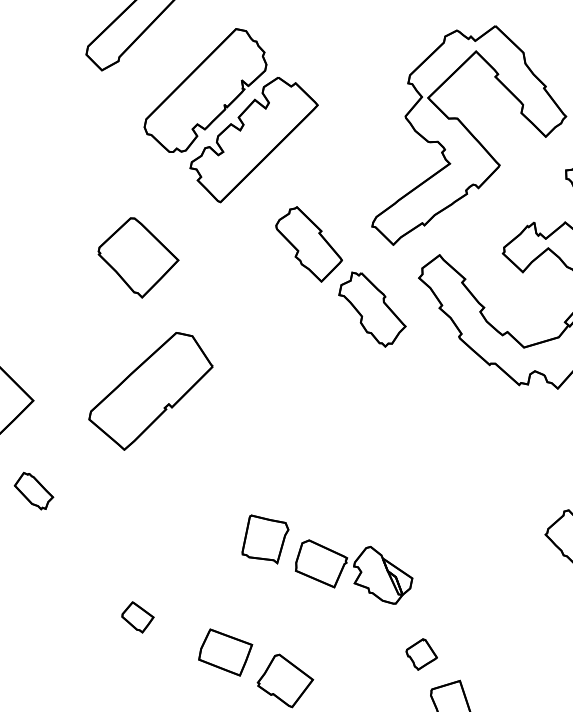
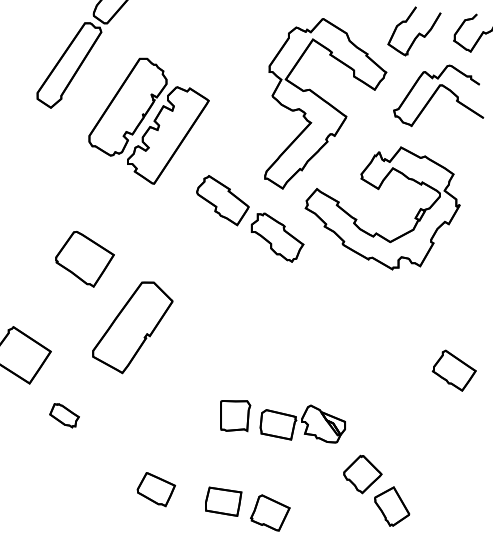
part: (137, 258) -> (84, 259), moved
part: (137, 617) -> (156, 489), size x1.67
part: (421, 654) -> (362, 474), size x1.67

